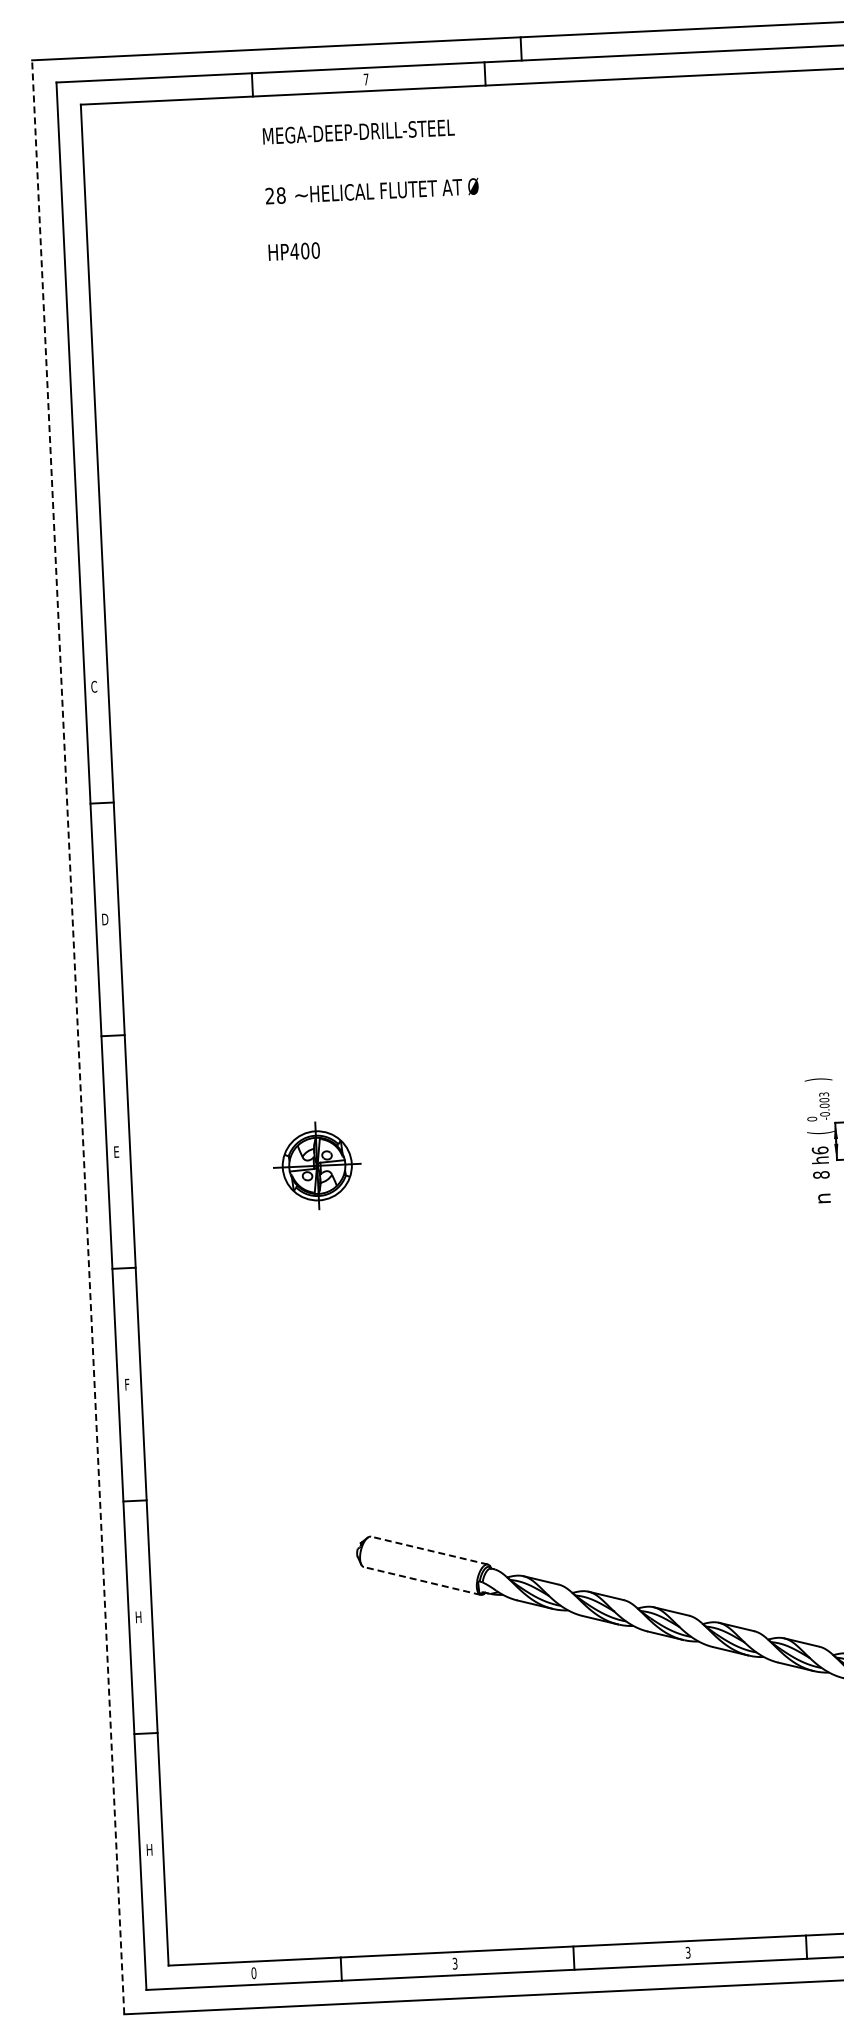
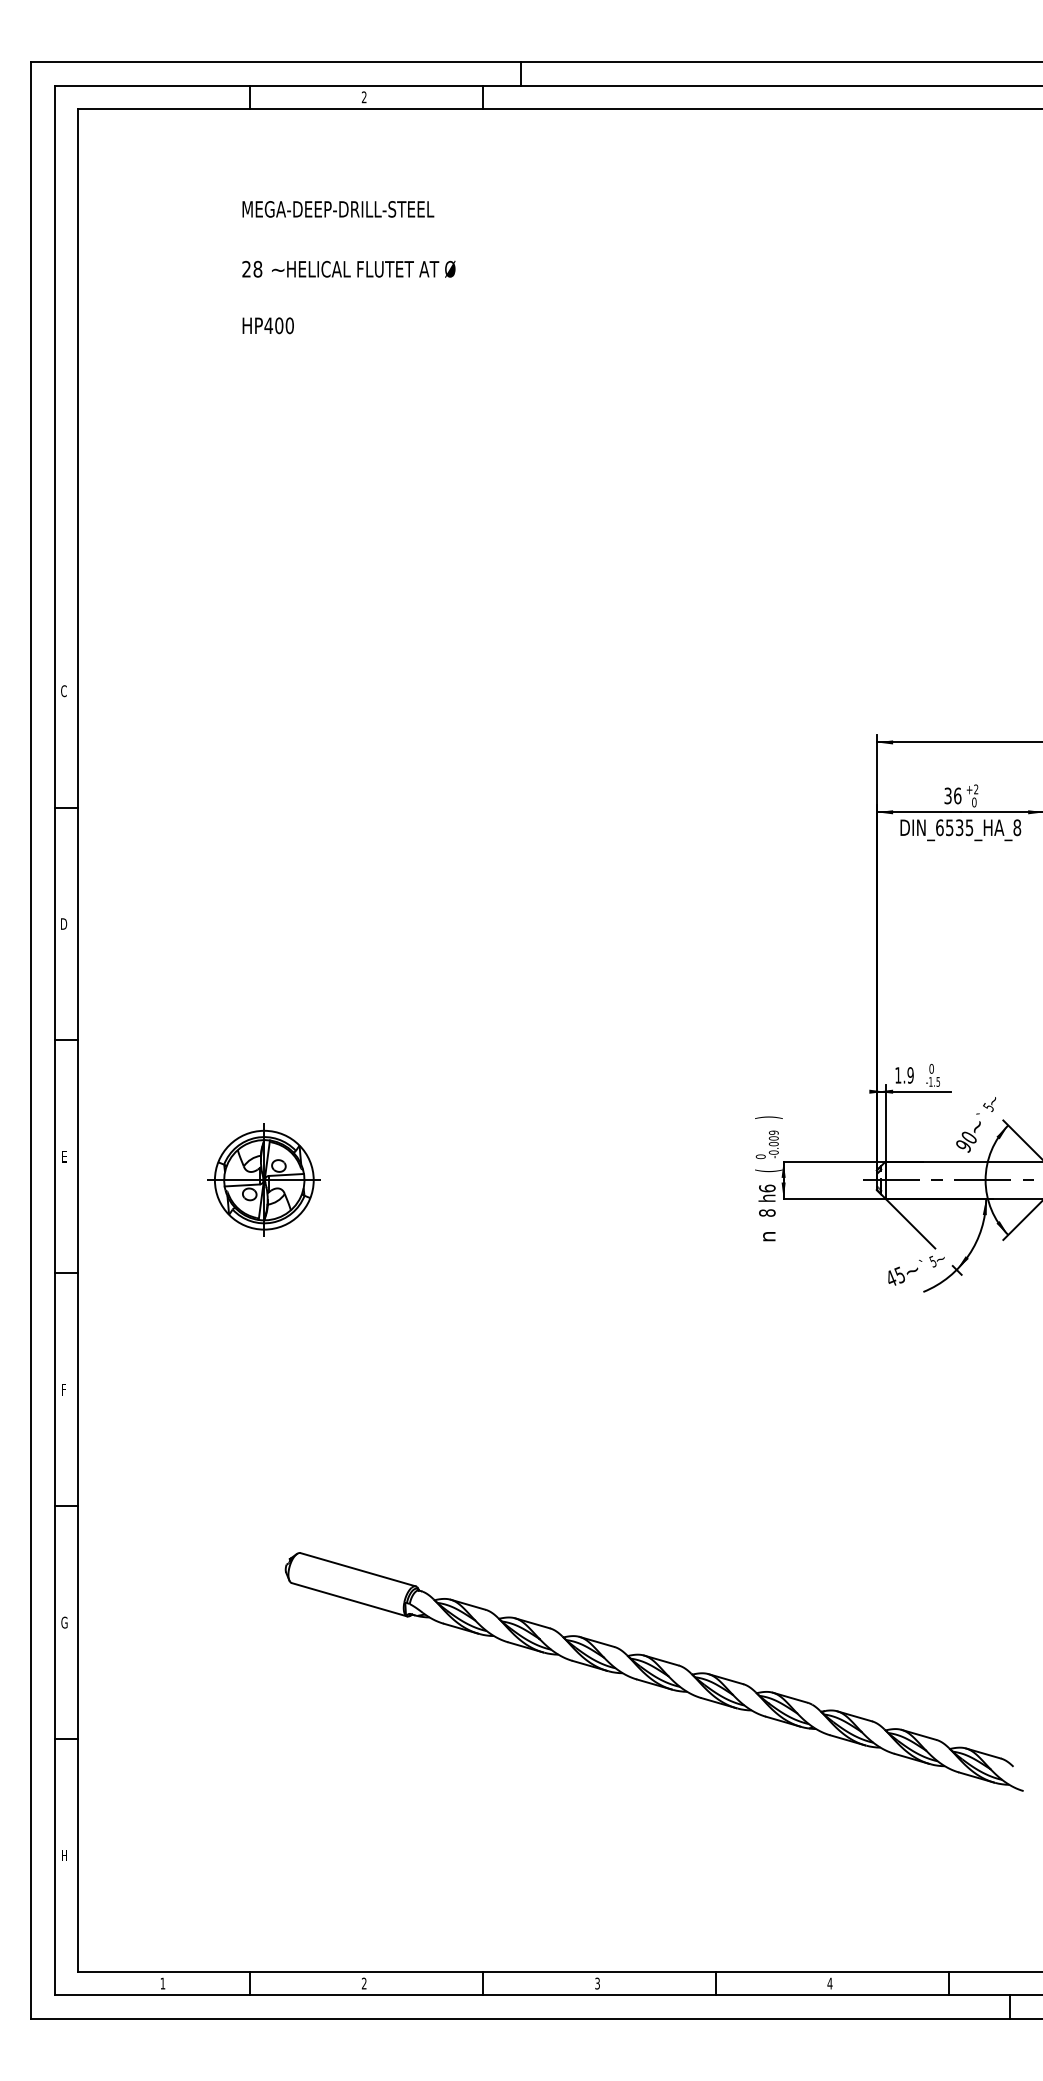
text: (365, 79) -> (363, 97), 7 -> 2
text: (371, 189) -> (348, 267), moved
line: (78, 1037) -> (31, 1040), dashed -> solid
text: (823, 1094) -> (773, 1132), -0.003 -> -0.009
part: (316, 1165) -> (263, 1179), size x1.43
line: (428, 1550) -> (357, 1569), dashed -> solid
line: (422, 1580) -> (349, 1599), dashed -> solid
text: (138, 1617) -> (64, 1622), H -> G
text: (455, 1963) -> (364, 1983), 3 -> 2
text: (253, 1973) -> (162, 1983), 0 -> 1

